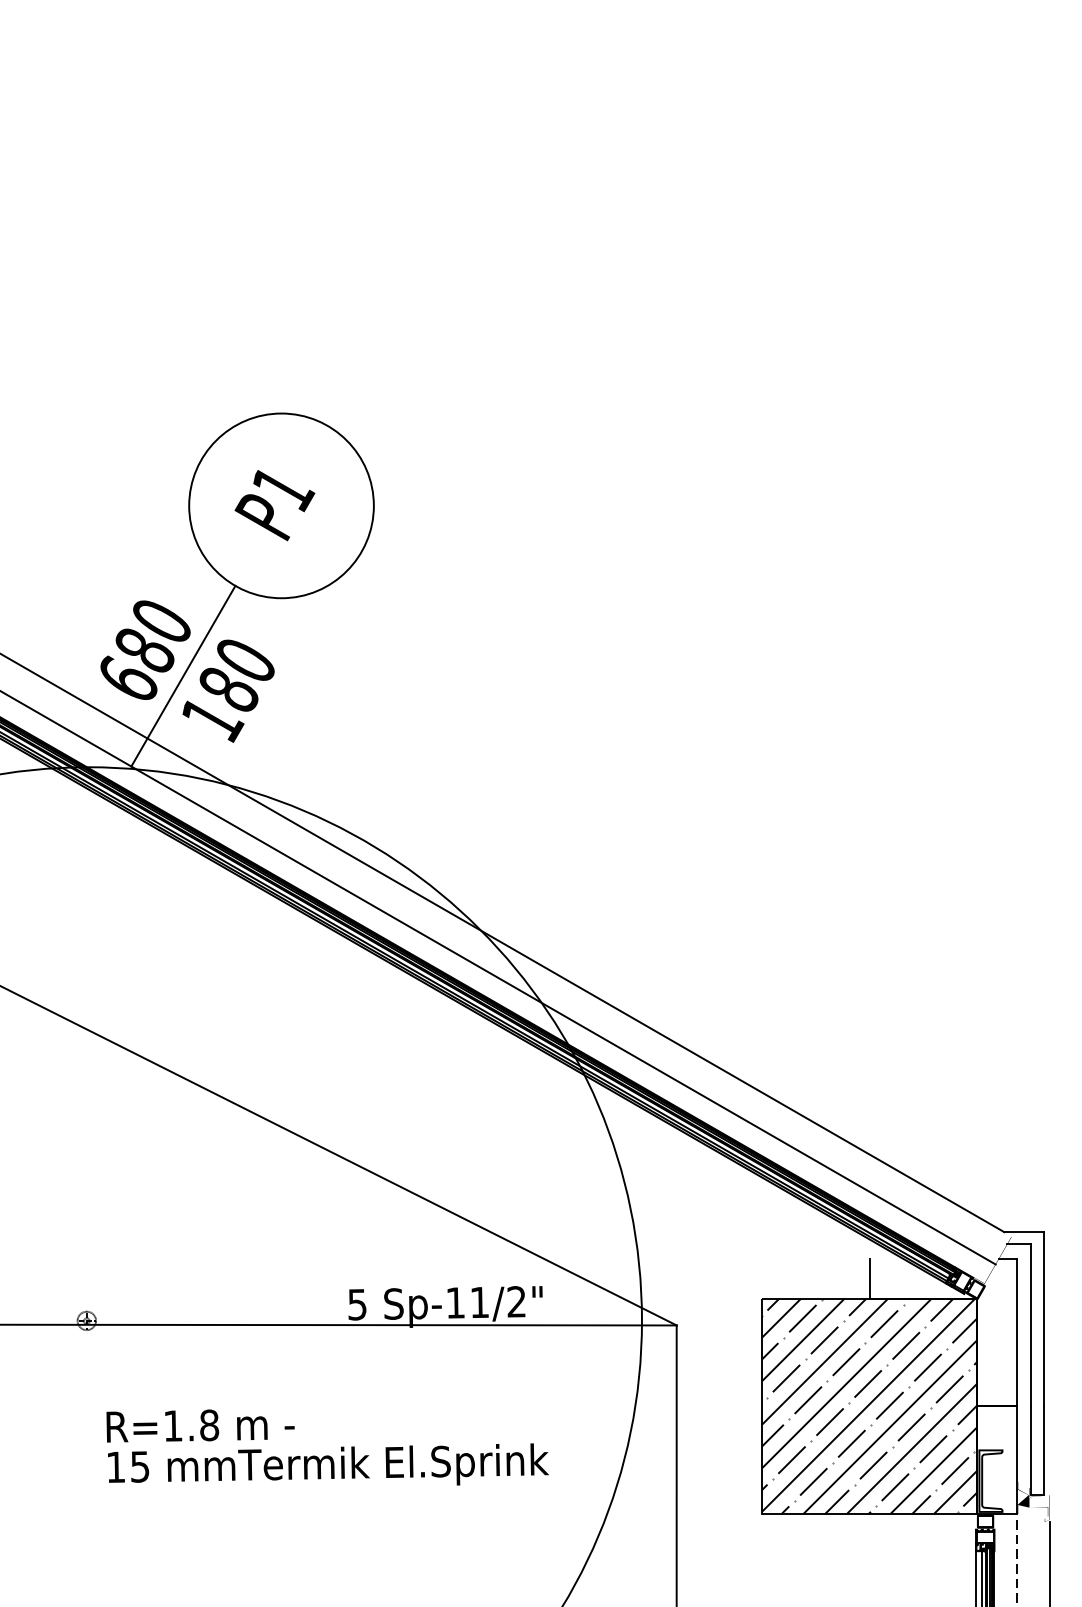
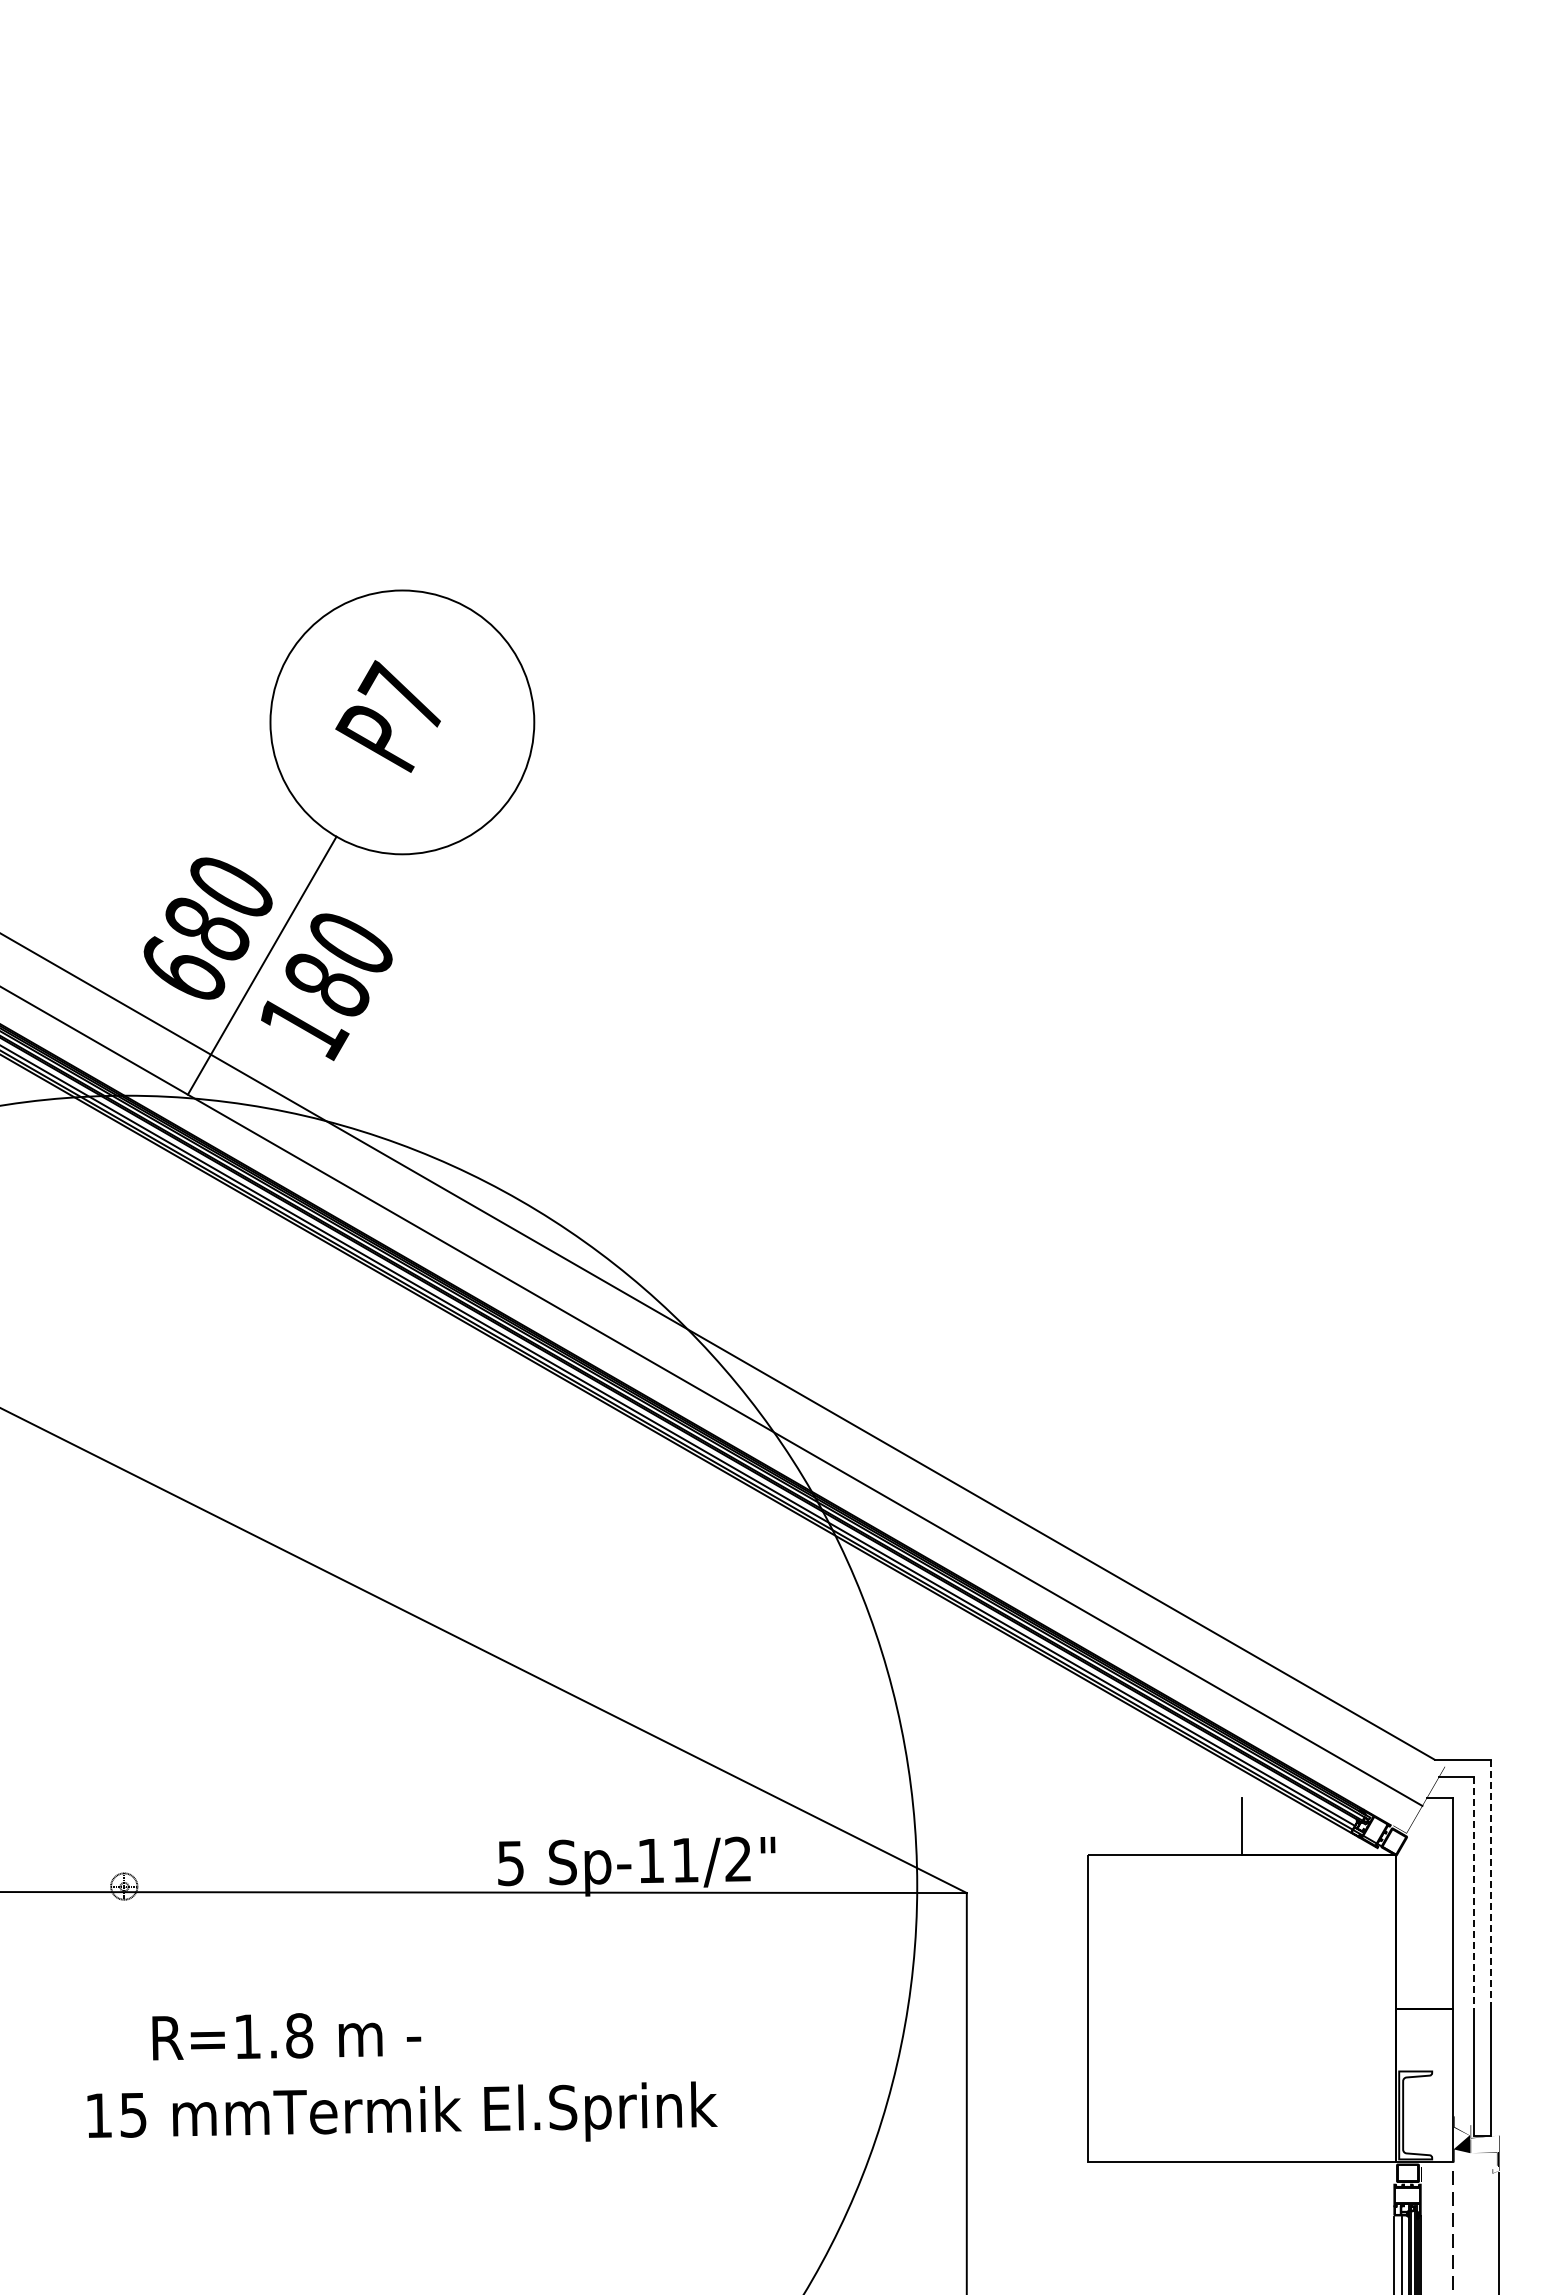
text: (282, 487) -> (403, 695), P1 -> P7
line: (1044, 1319) -> (1491, 1884), solid -> dashed
line: (1031, 1325) -> (1473, 1892), solid -> dashed
hatch: (869, 1406) -> (1242, 2008), removed
text: (328, 1464) -> (402, 2111), moved

